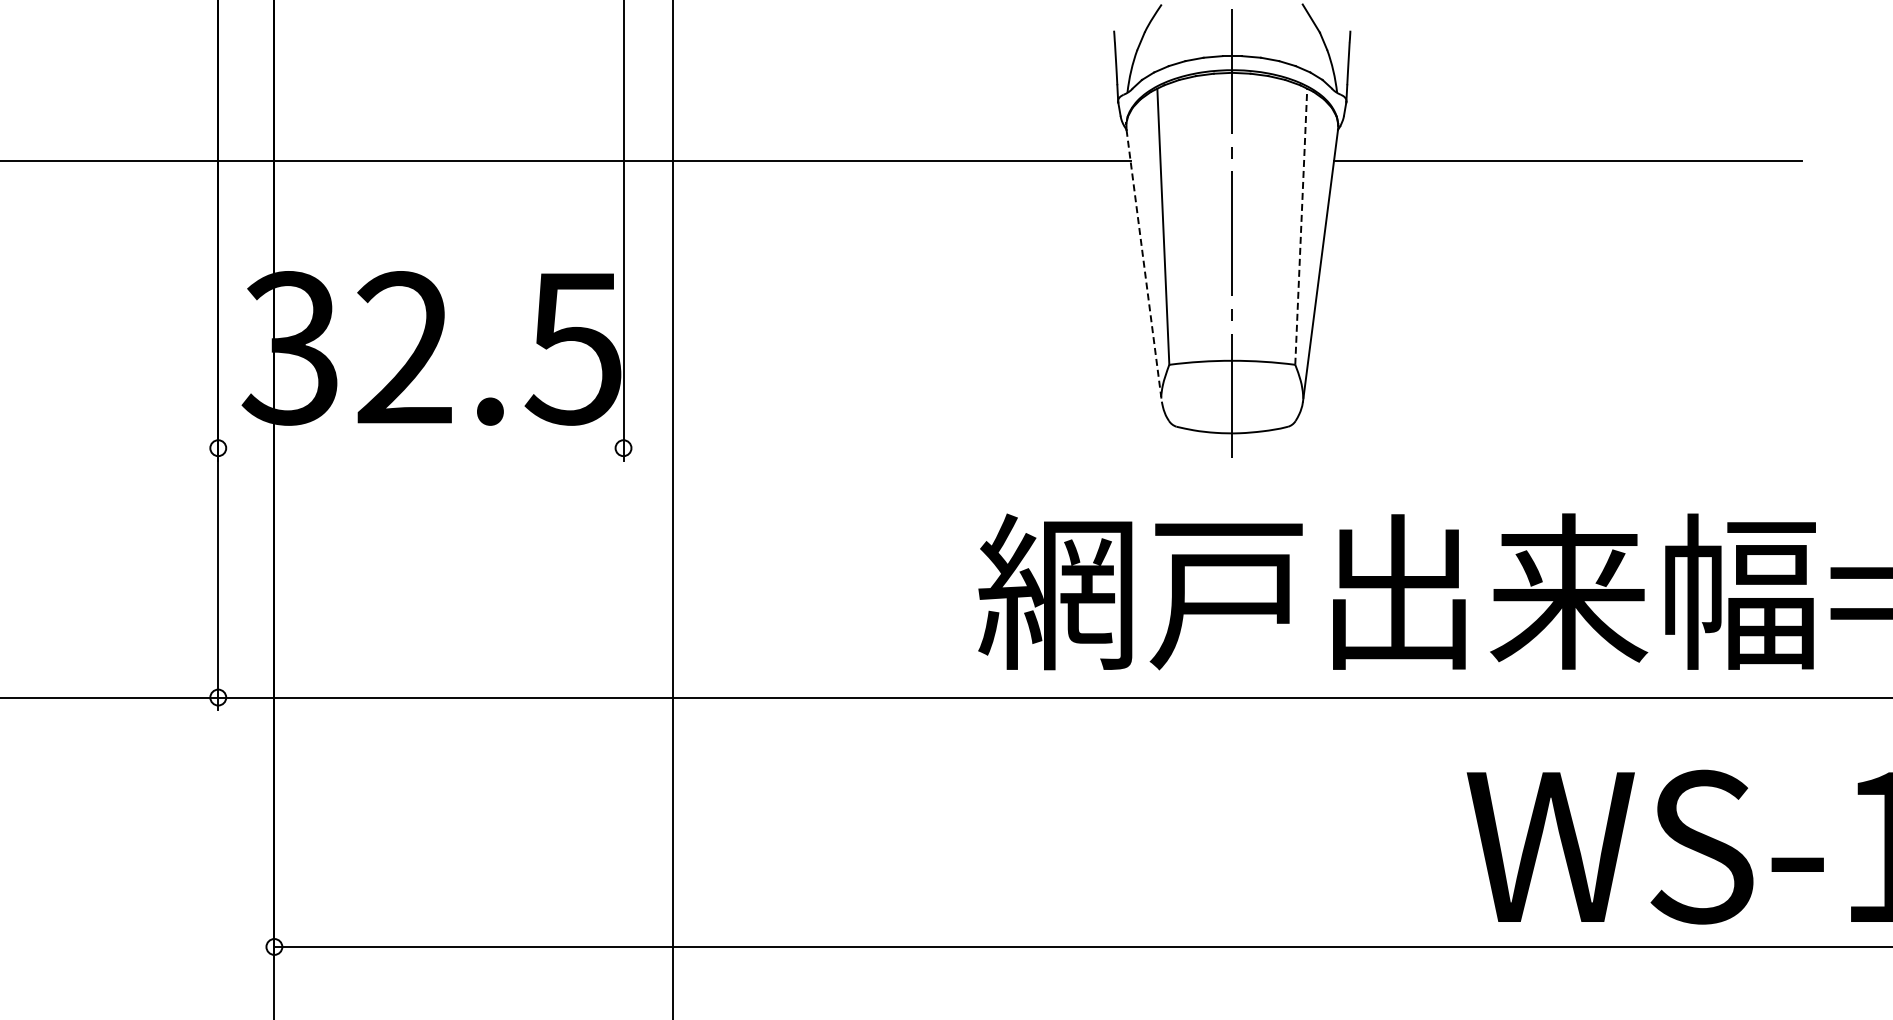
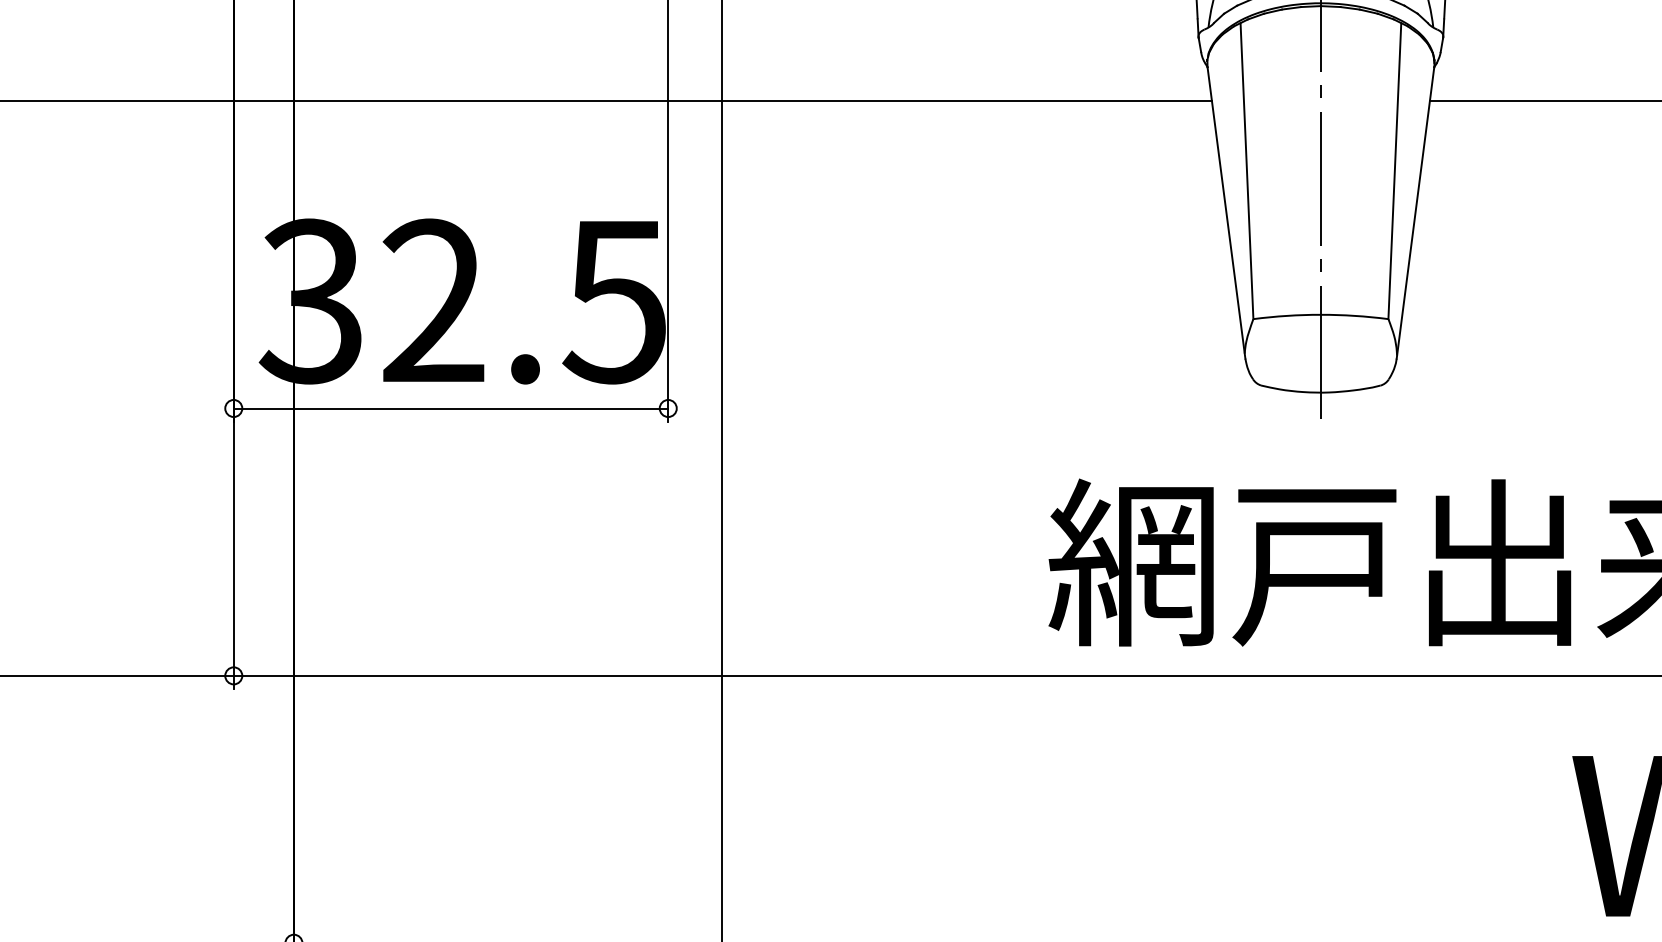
line: (1301, 226) -> (1395, 170), dashed -> solid
line: (1144, 266) -> (1226, 213), dashed -> solid
line: (420, 448) -> (450, 408), added

